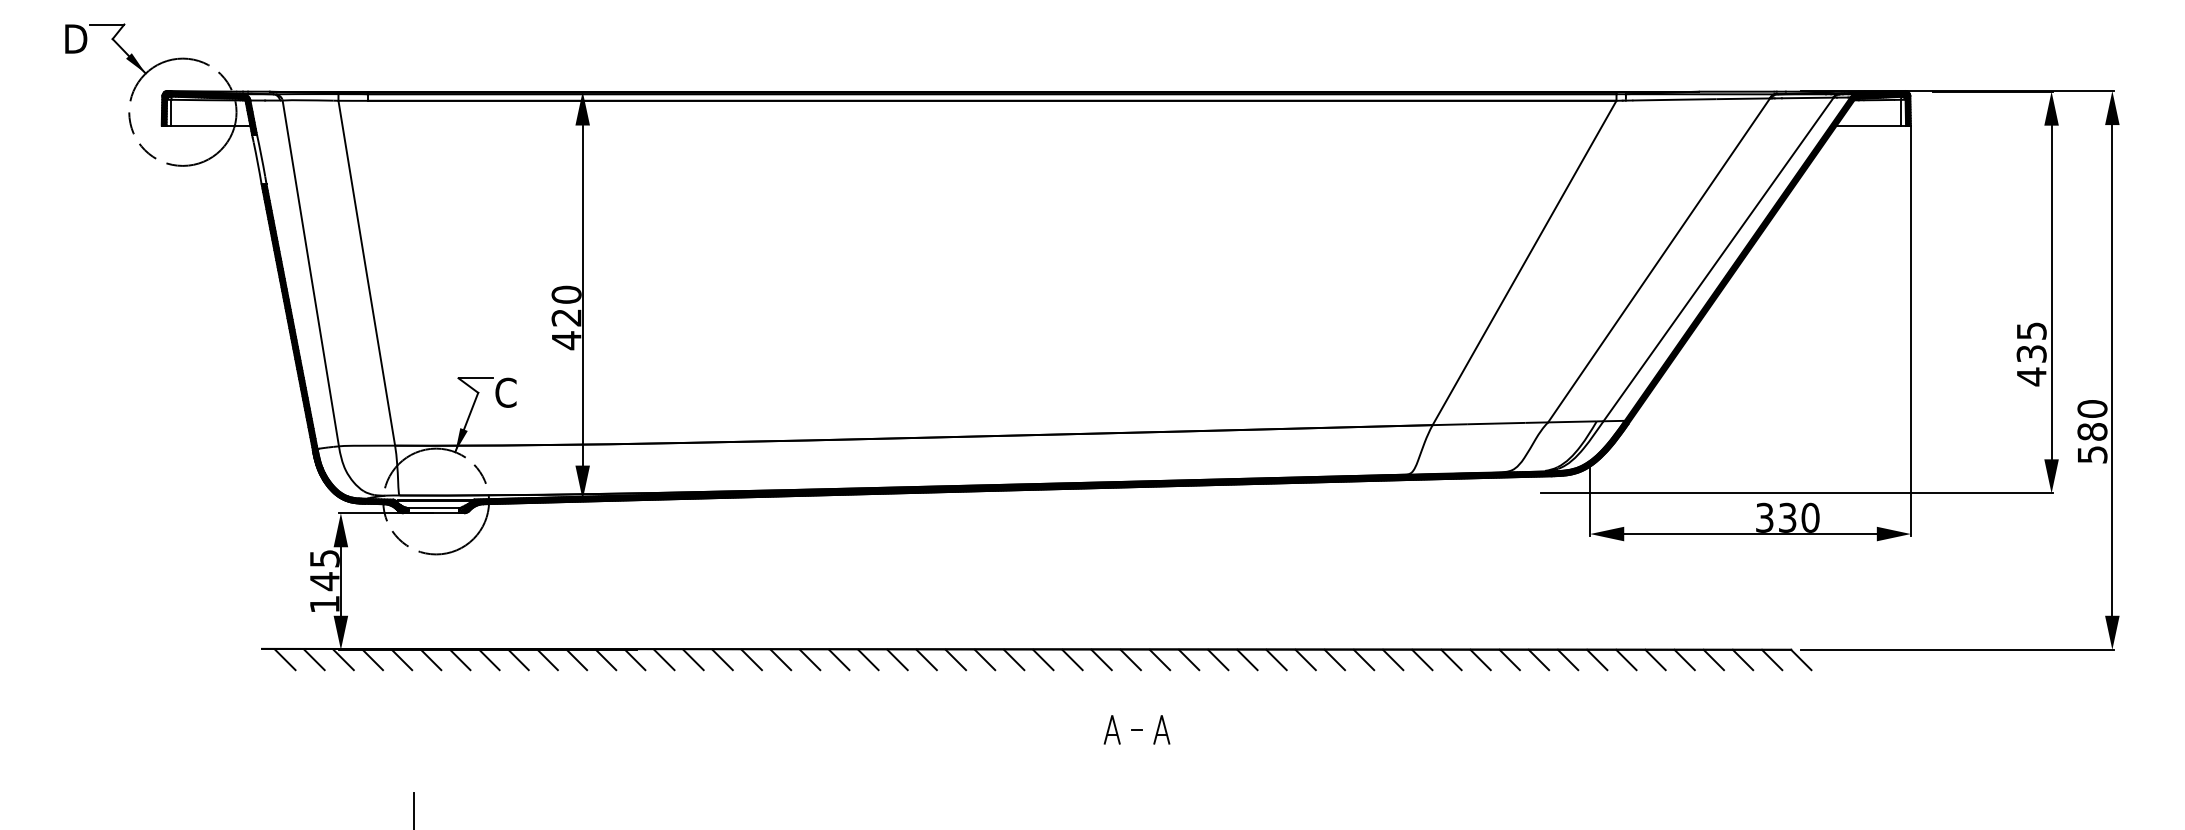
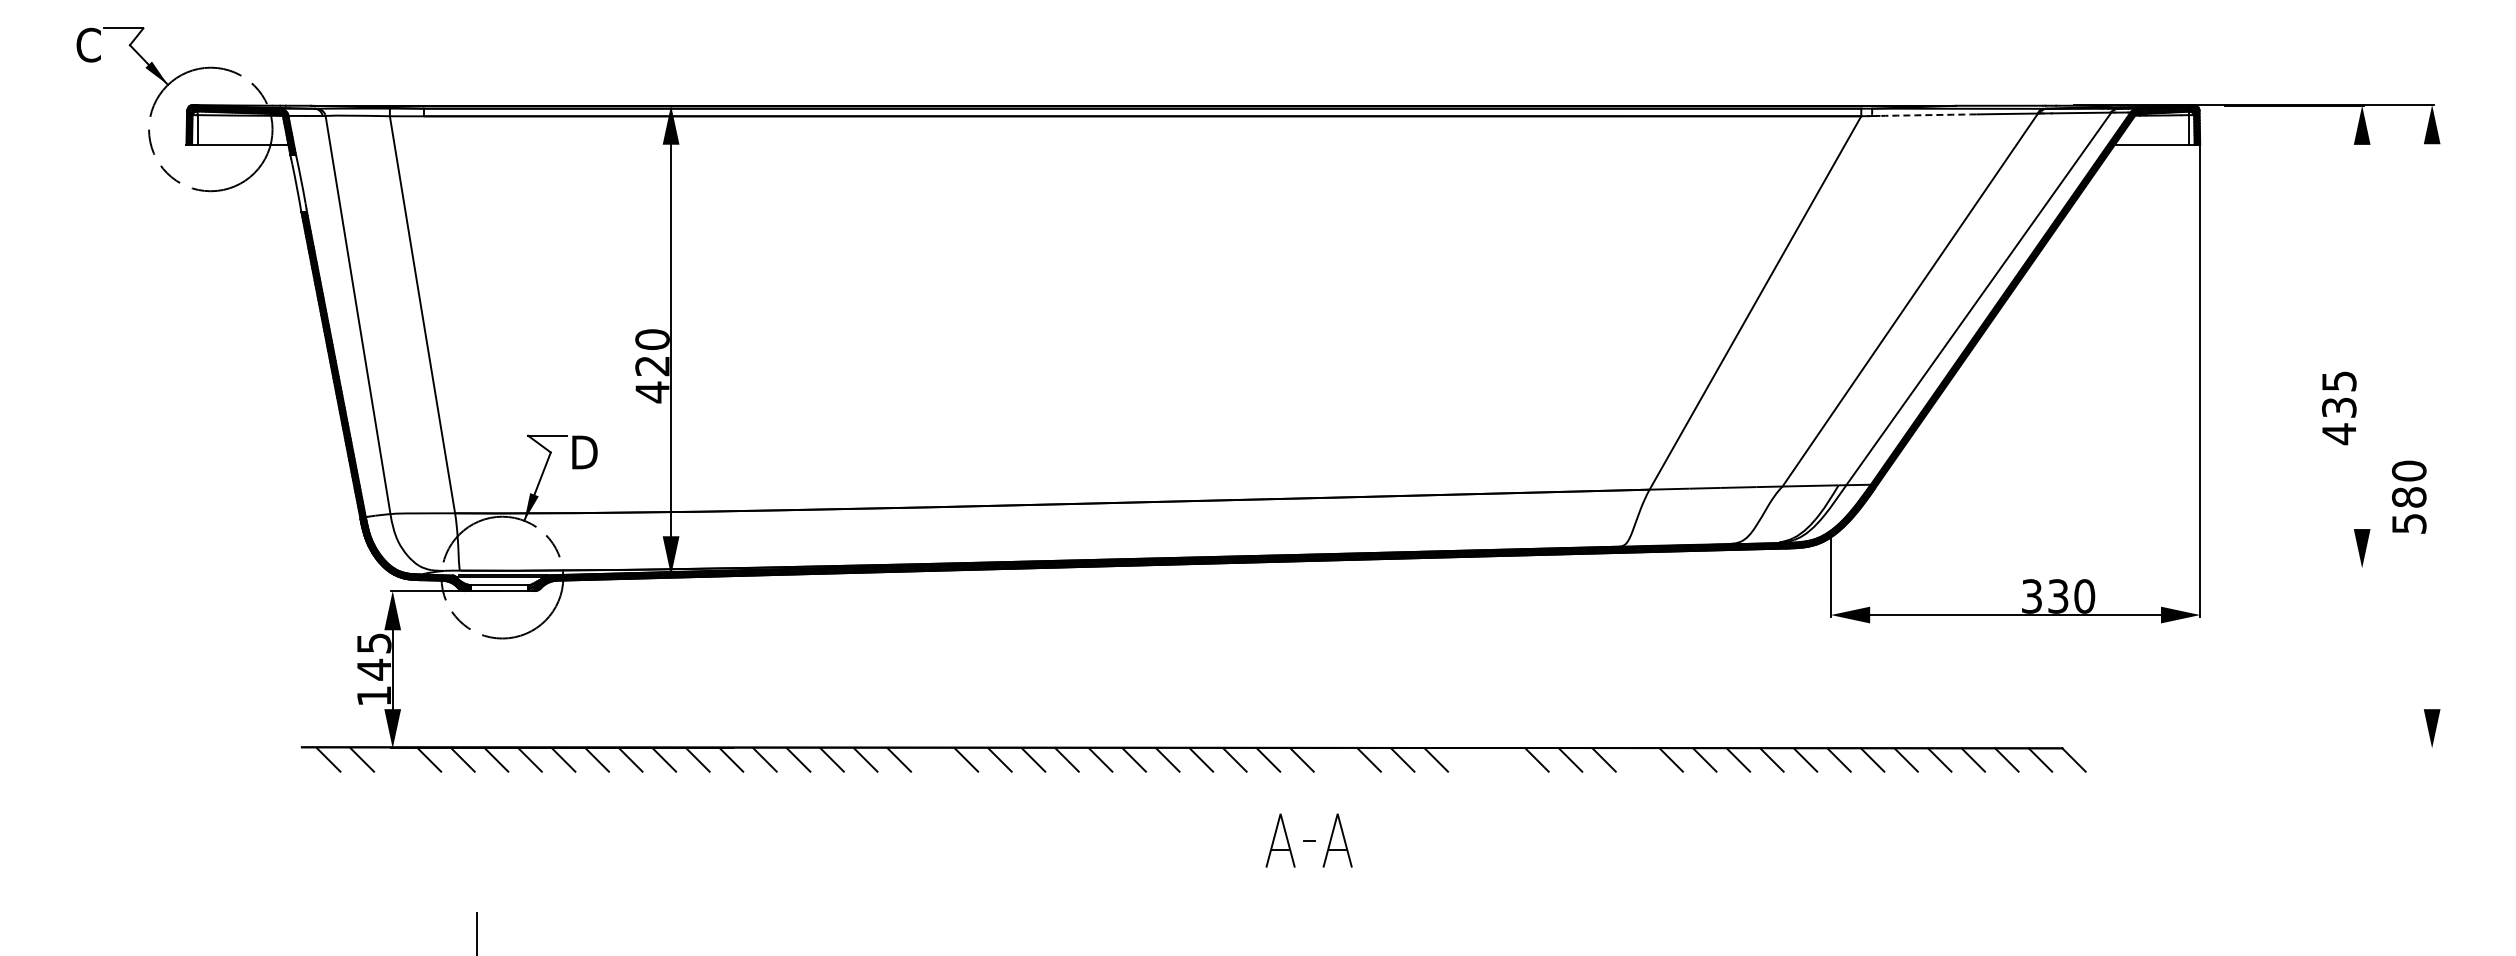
text: (75, 38) -> (87, 44), D -> C
arc: (1674, 100) -> (1927, 115), solid -> dashed
line: (2051, 292) -> (2362, 336), removed
line: (2112, 370) -> (2432, 426), removed
text: (506, 392) -> (583, 452), C -> D
line: (1796, 493) -> (2068, 568), removed
line: (1958, 649) -> (2254, 748), removed
line: (343, 659) -> (395, 759), removed
line: (809, 659) -> (932, 759), removed
line: (1159, 659) -> (1335, 759), removed
line: (1276, 659) -> (1469, 759), removed
line: (1305, 659) -> (1503, 759), removed
line: (1422, 659) -> (1637, 759), removed
part: (1112, 729) -> (1280, 840), size x1.6
part: (1161, 729) -> (1337, 840), size x1.6

